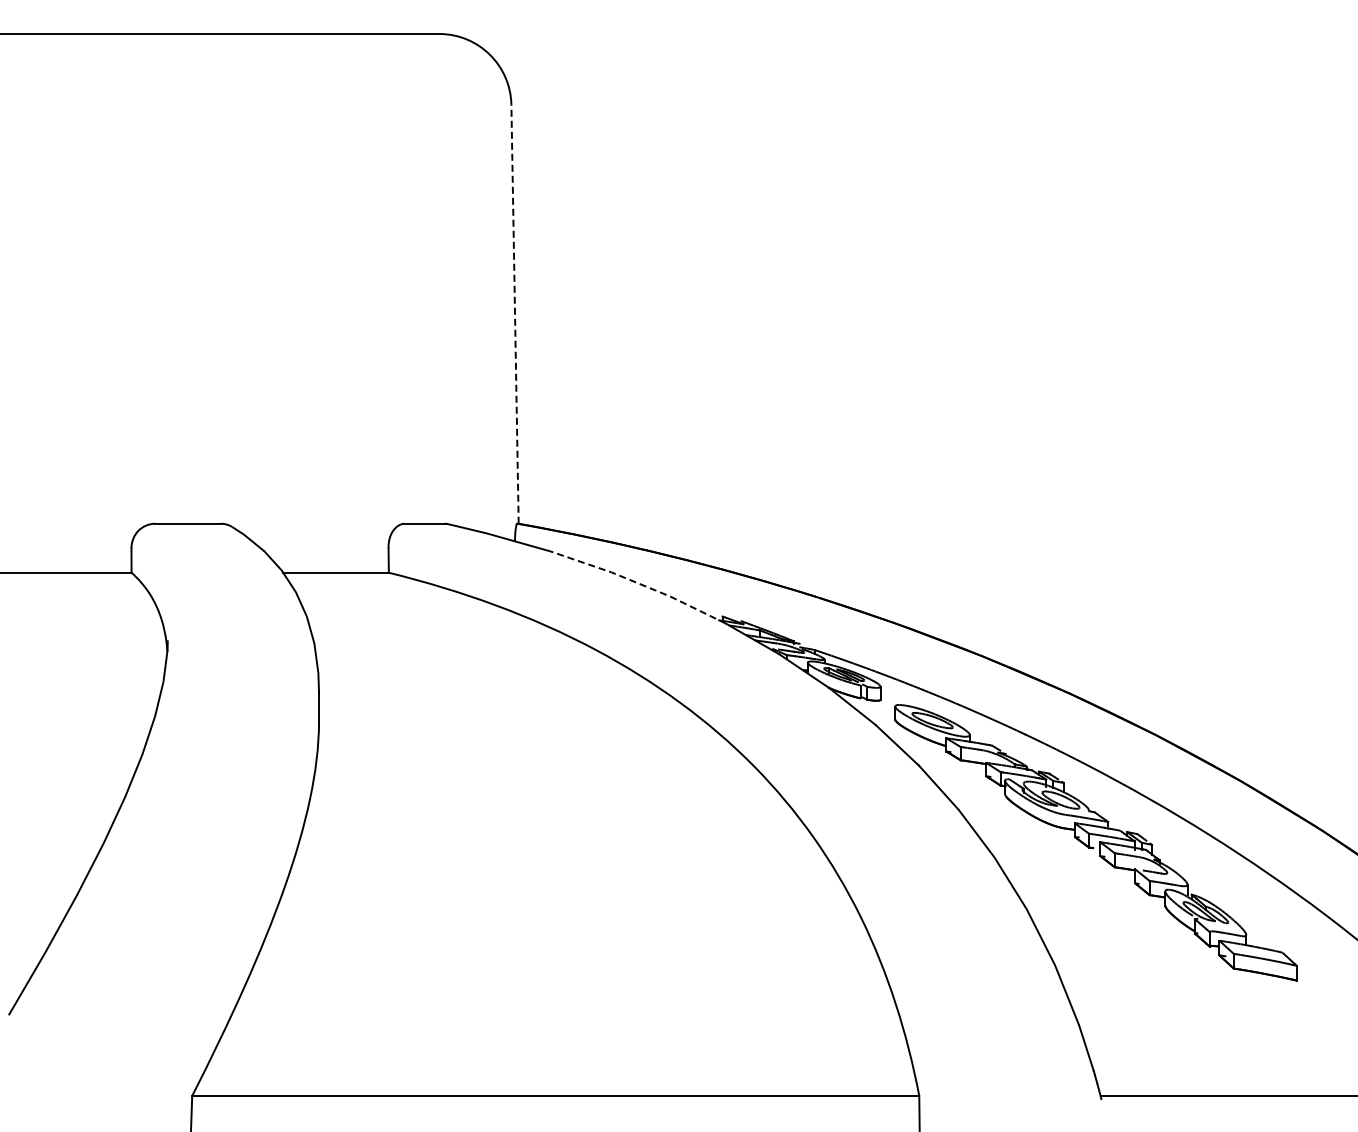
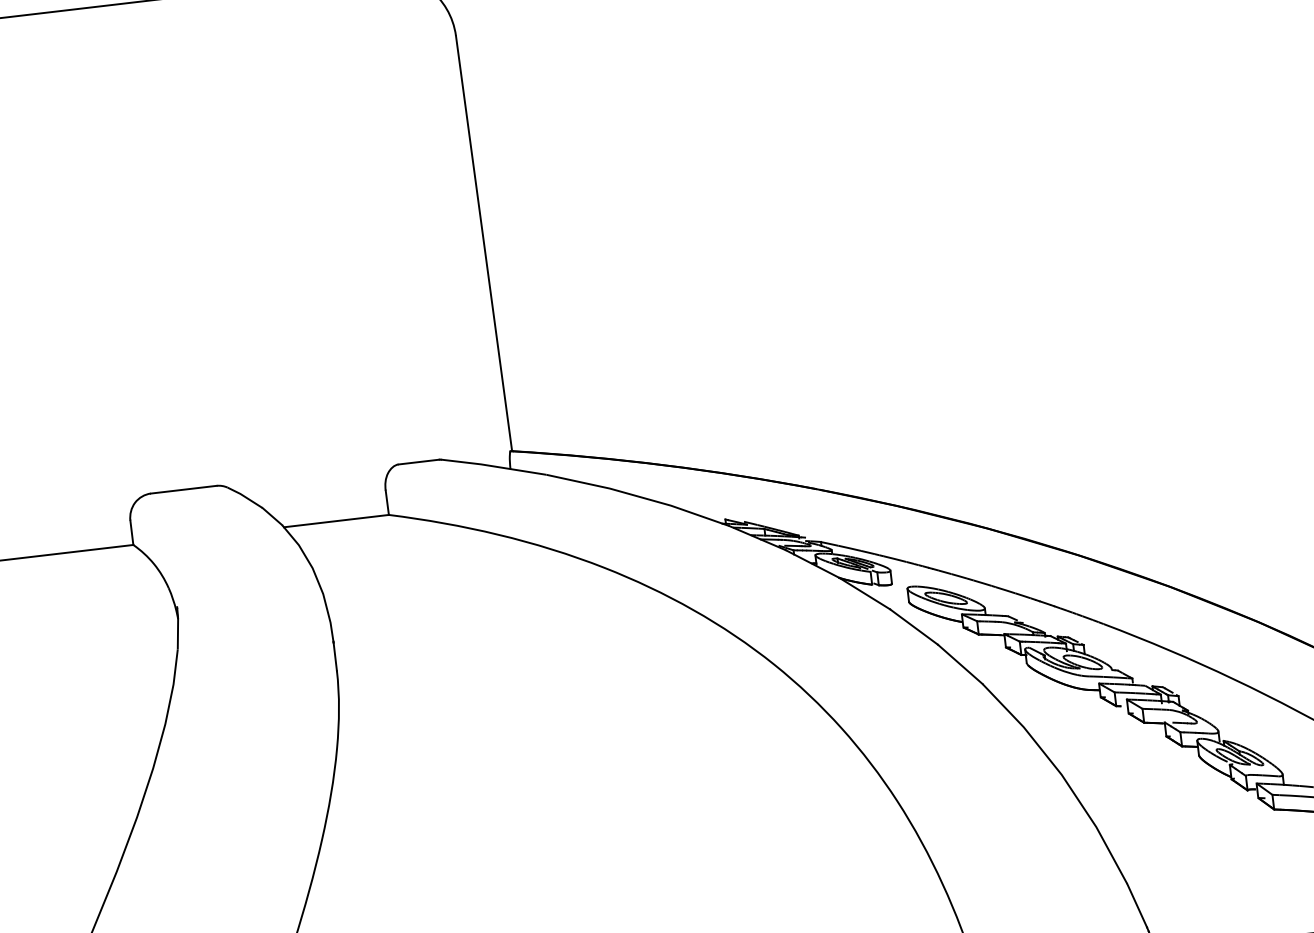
line: (515, 313) -> (484, 242), dashed -> solid
line: (639, 584) -> (639, 497), dashed -> solid

